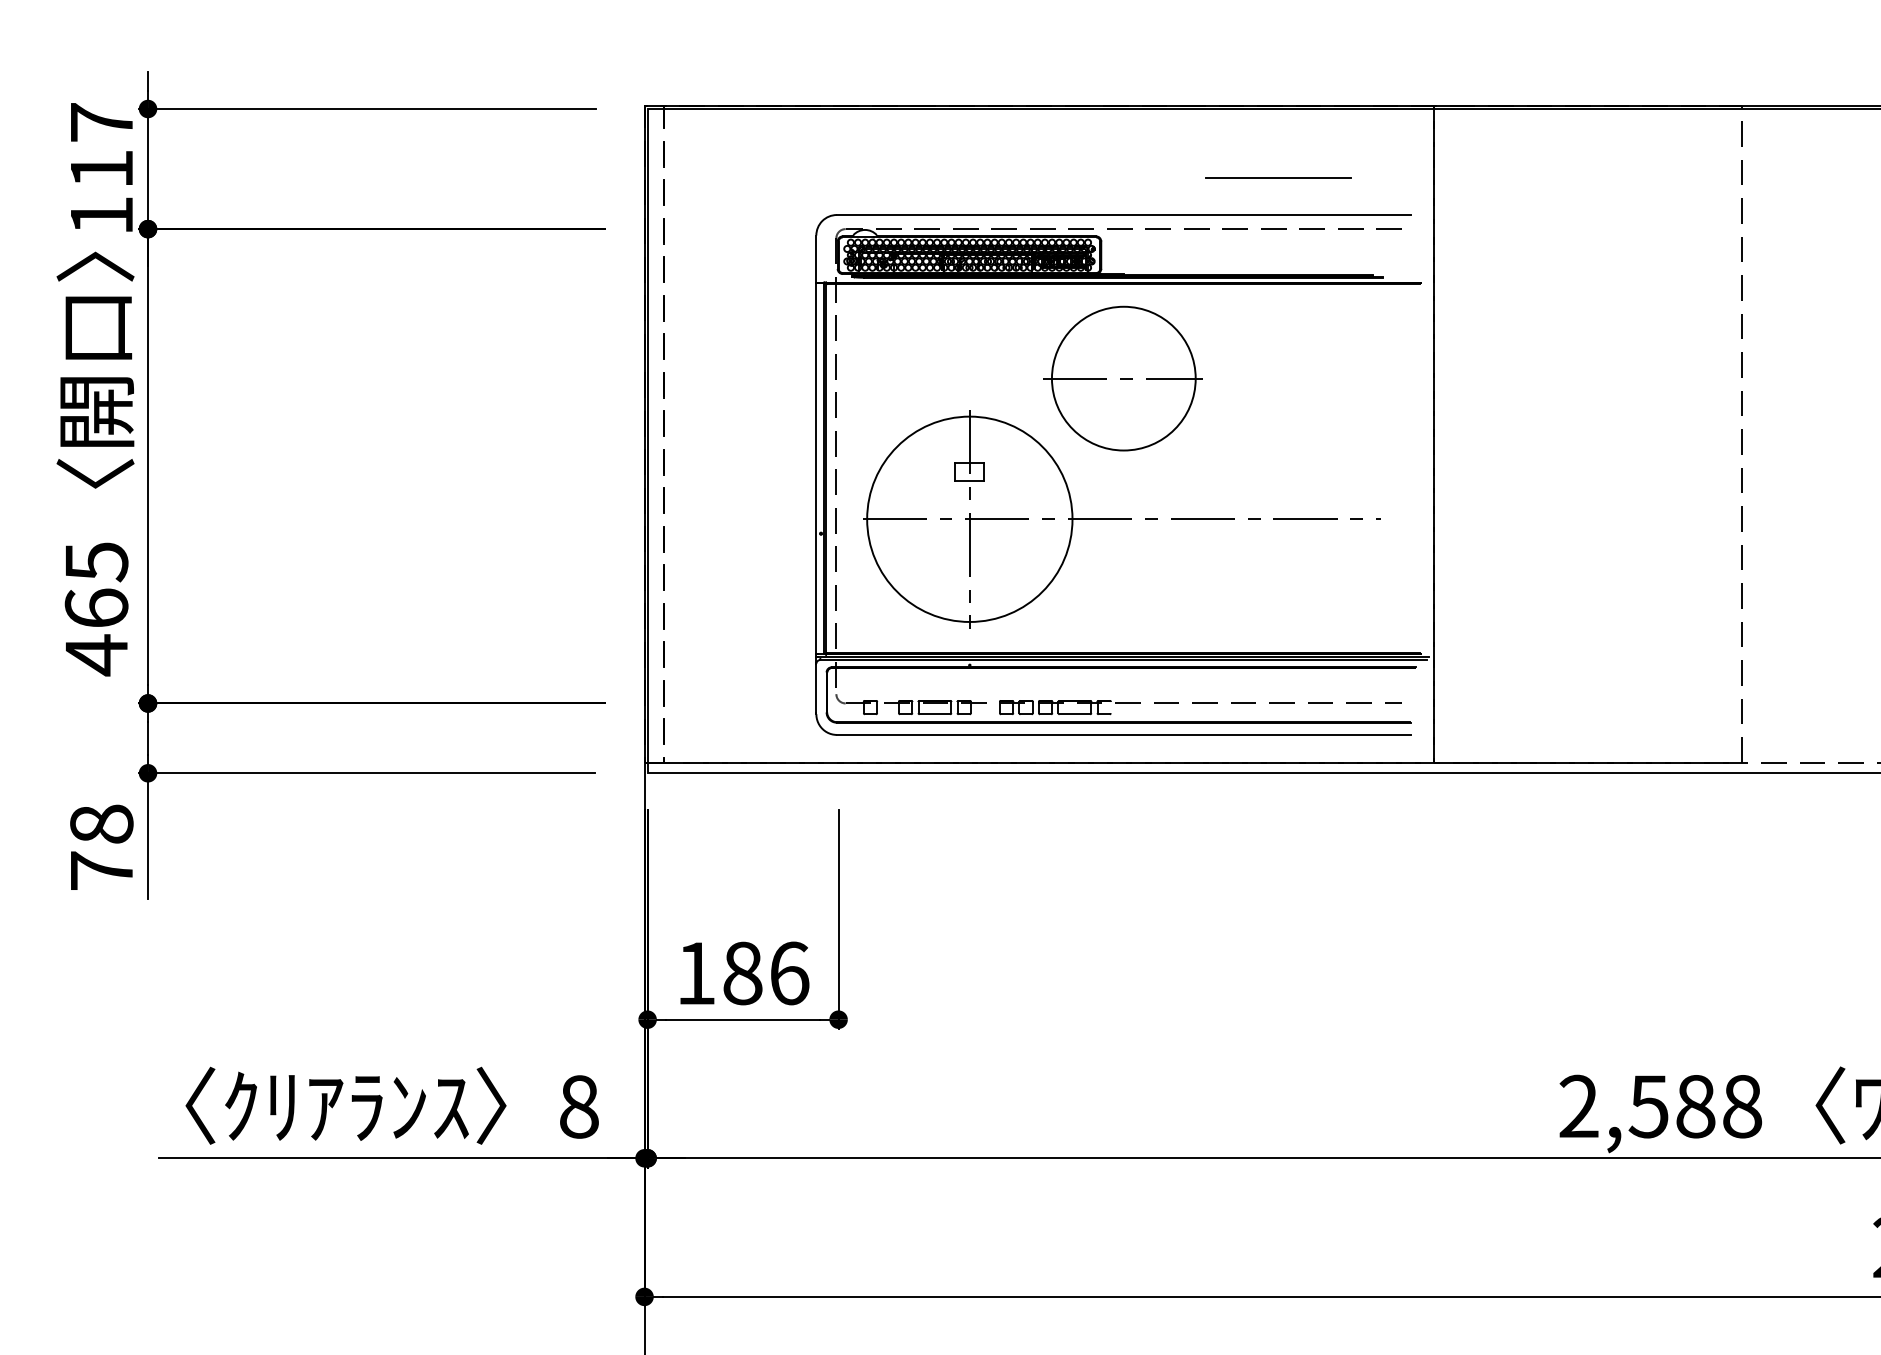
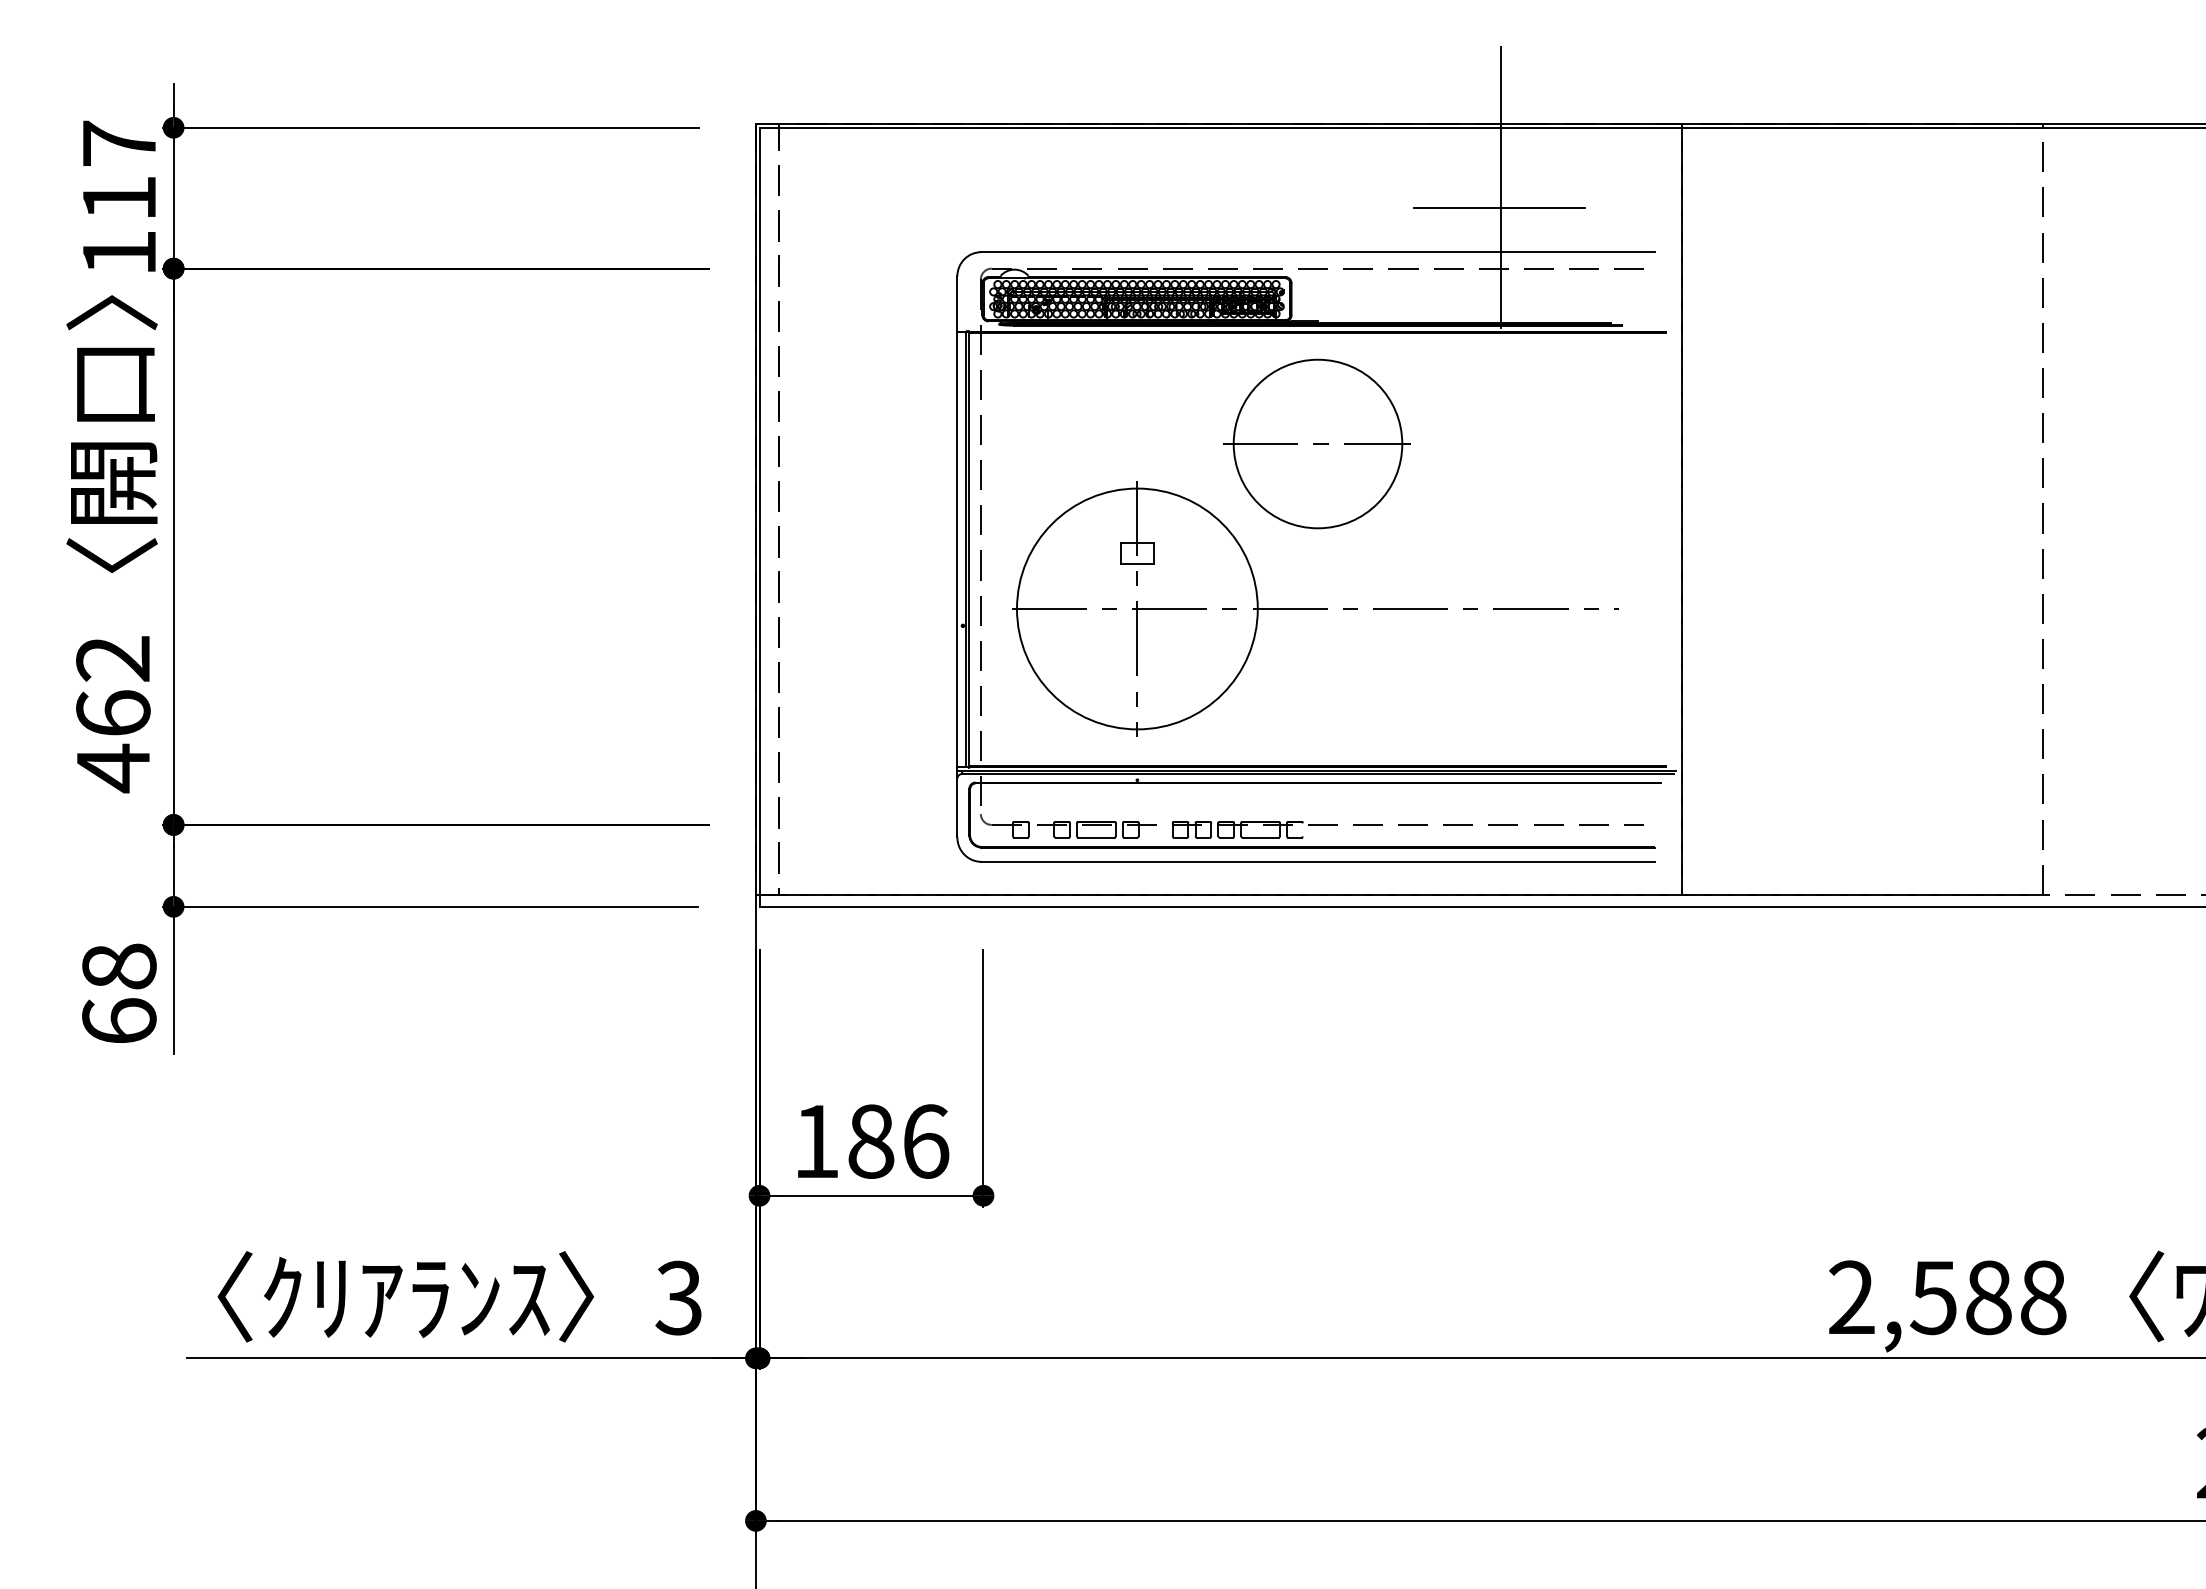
line: (1280, 159) -> (1501, 187), added
text: (96, 562) -> (113, 659), 465 -> 462
text: (101, 870) -> (119, 1020), 78 -> 68
text: (578, 1106) -> (678, 1297), 8 -> 3

